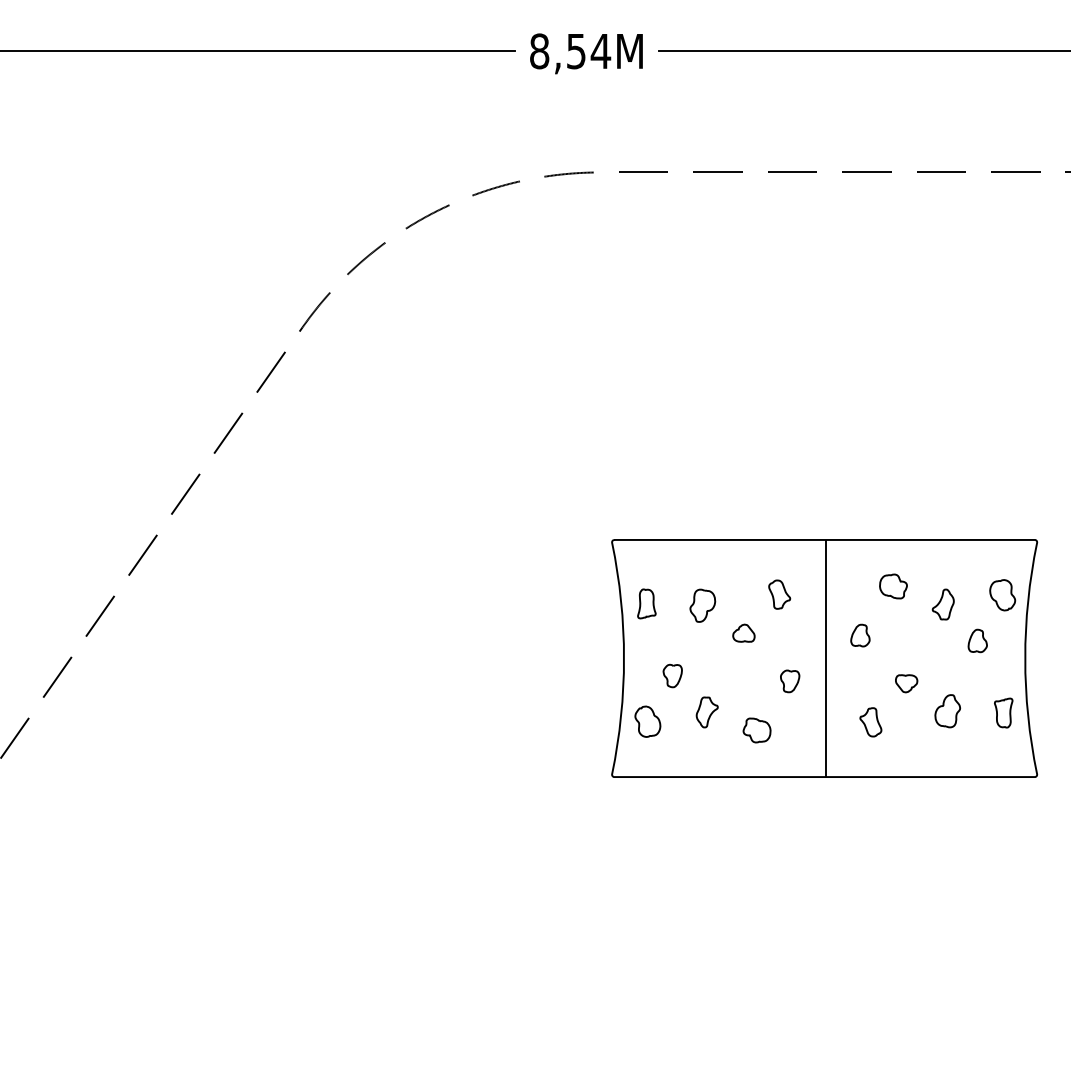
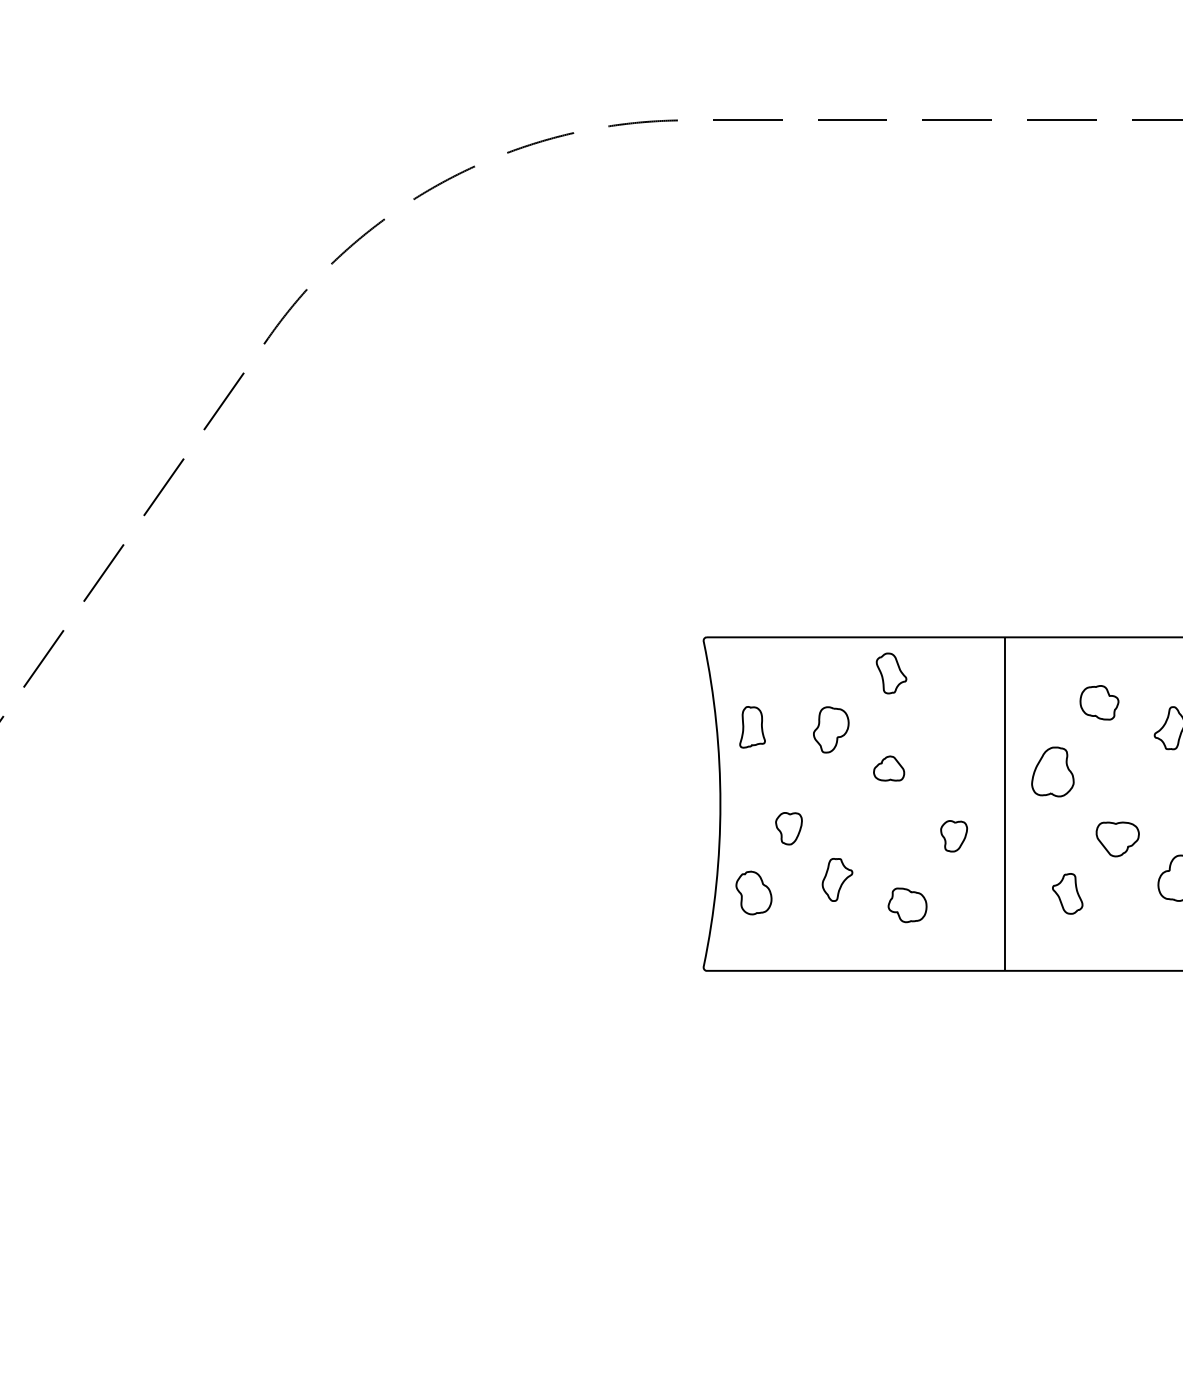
part: (779, 594) -> (891, 673), moved
part: (860, 635) -> (1053, 771), size x1.6
part: (906, 683) -> (1117, 839), size x1.4

